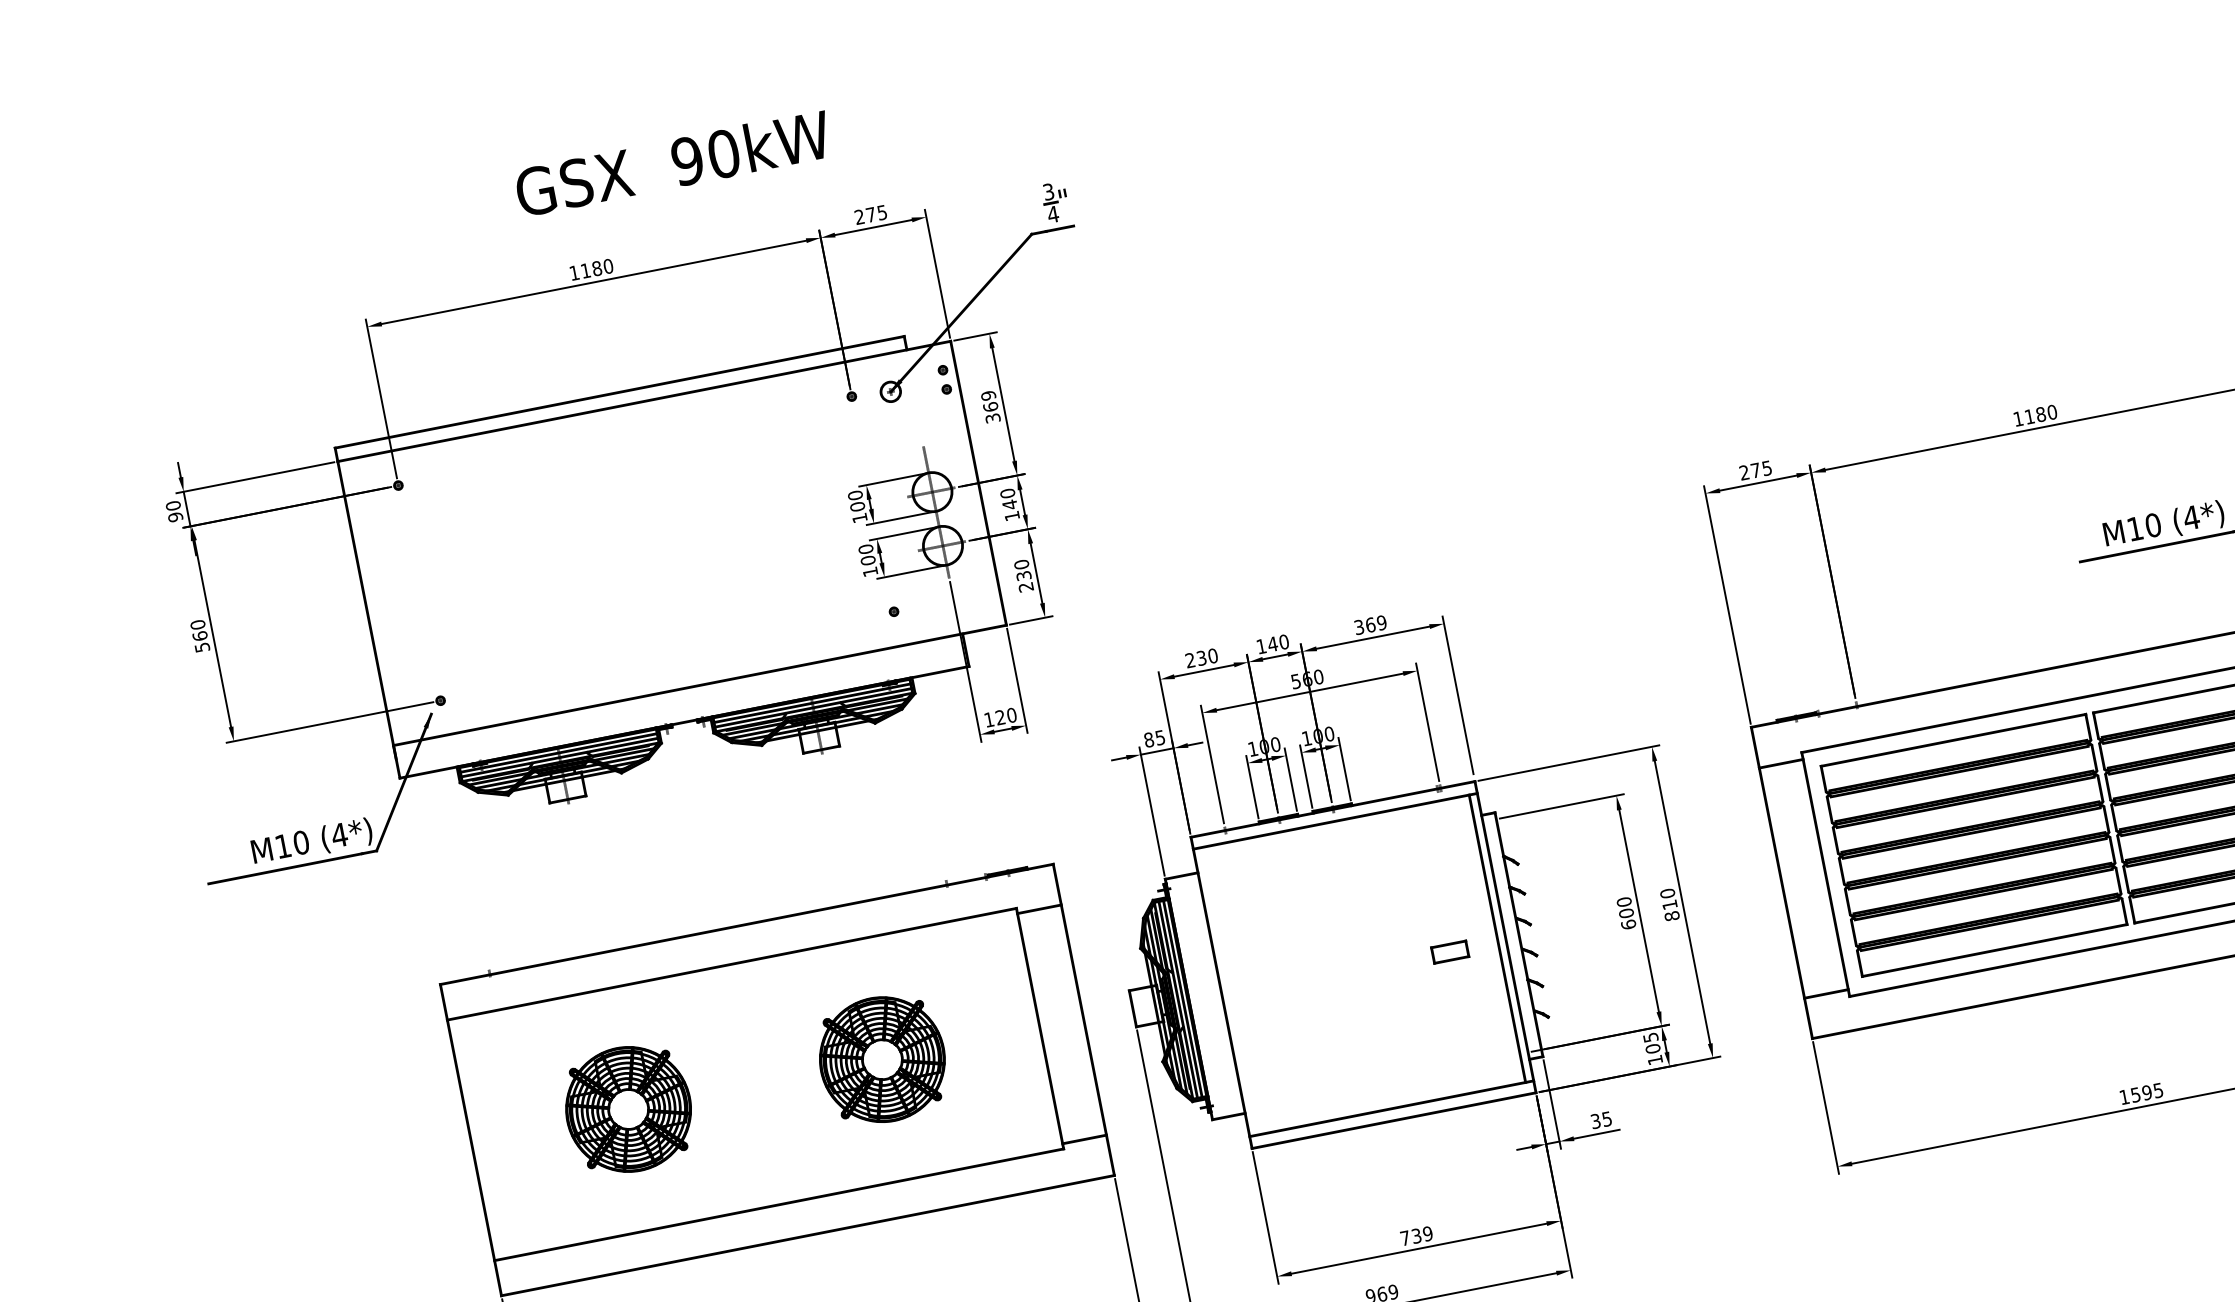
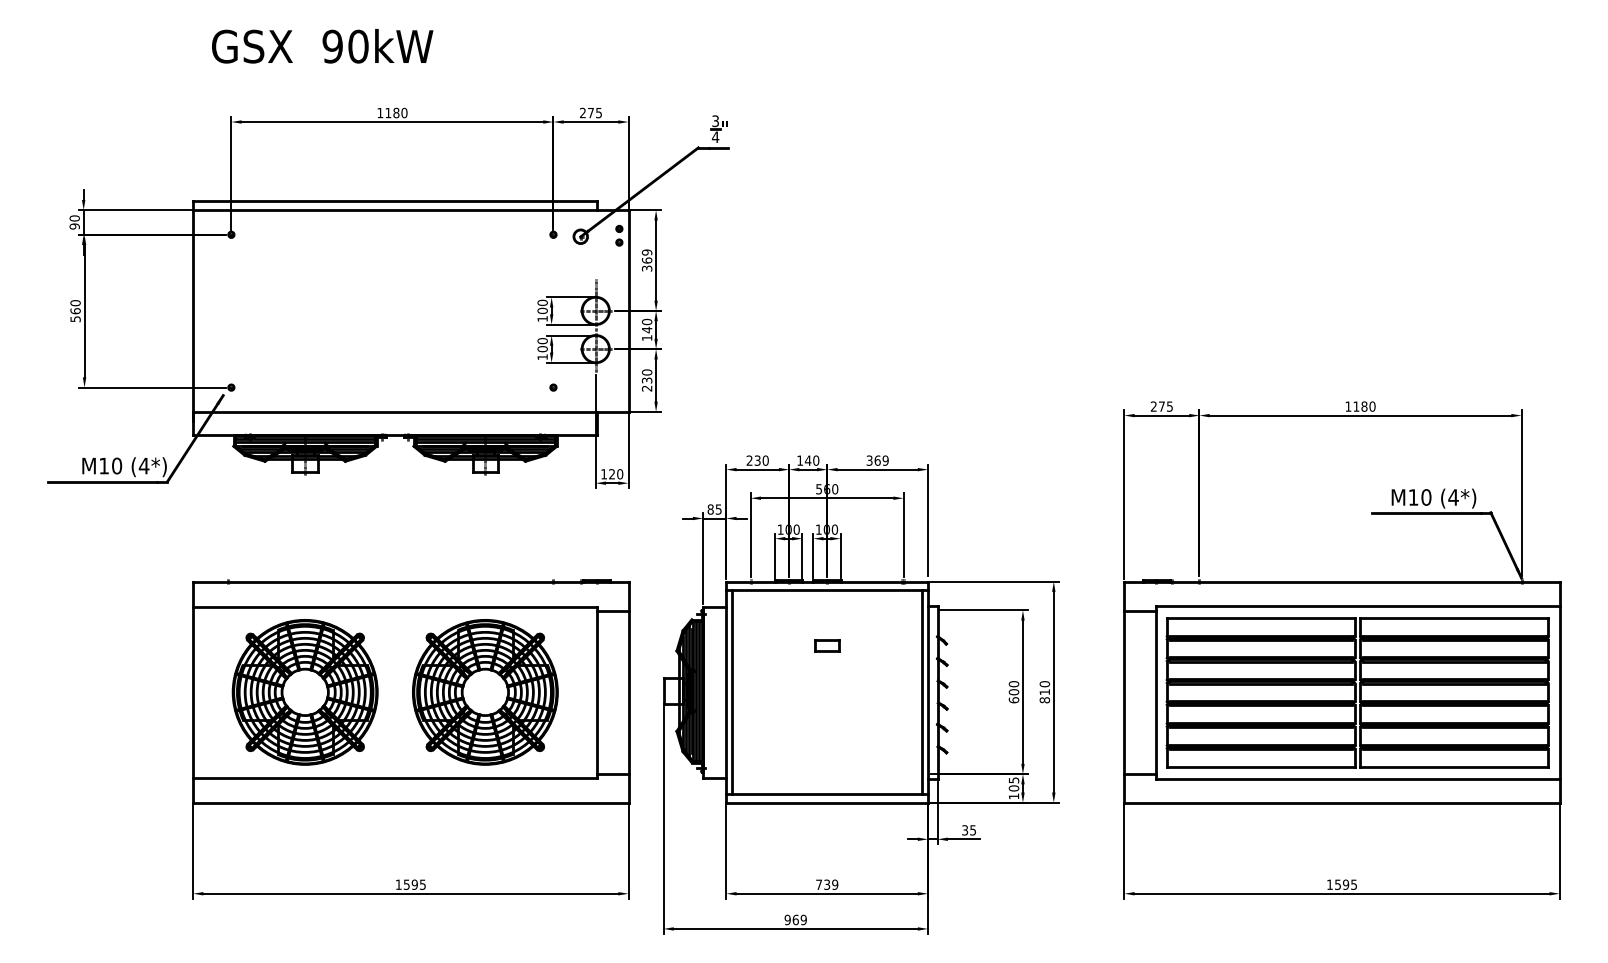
text: (673, 163) -> (322, 46), moved
part: (1450, 952) -> (827, 645), moved
line: (1230, 991) -> (732, 692), added
part: (882, 1059) -> (485, 692), size x1.67
part: (627, 1109) -> (304, 692), size x1.67

